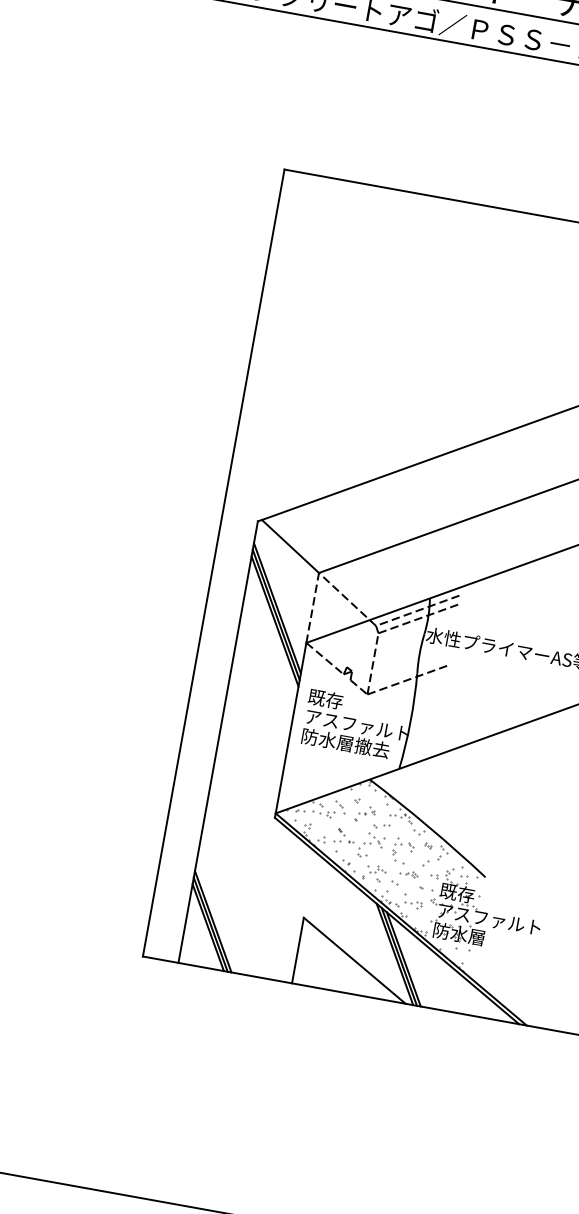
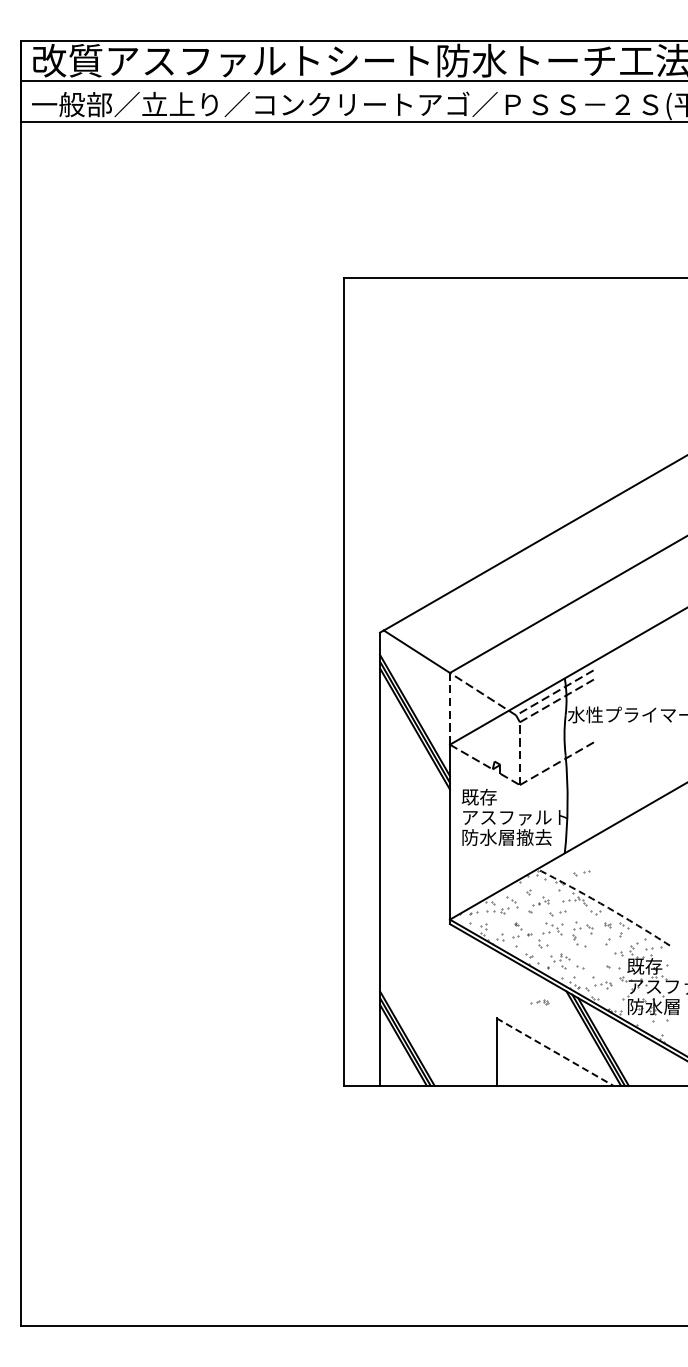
part: (412, 791) -> (581, 873), added
arc: (428, 826) -> (604, 905), solid -> dashed
part: (408, 874) -> (539, 1002), moved
line: (355, 961) -> (555, 1052), solid -> dashed

